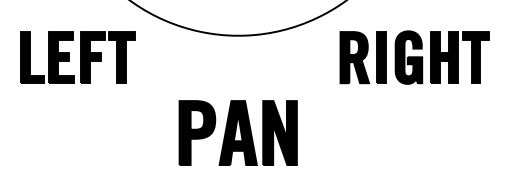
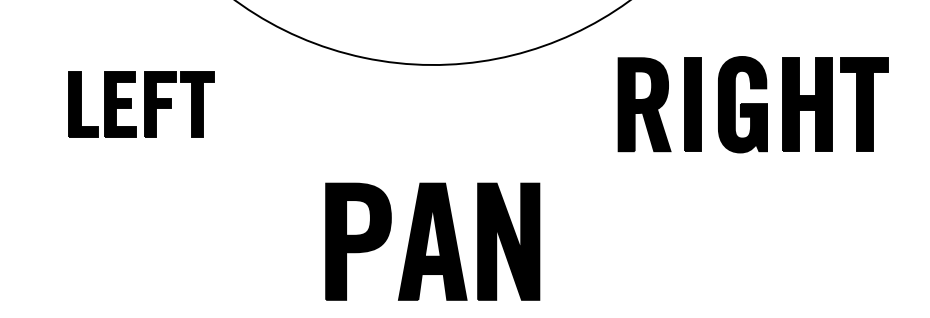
part: (77, 57) -> (140, 104), size x0.7

